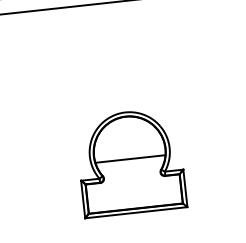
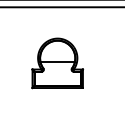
part: (130, 163) -> (57, 63), moved

